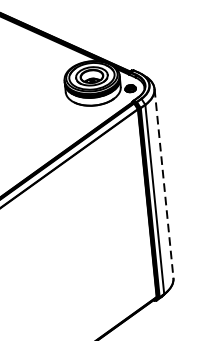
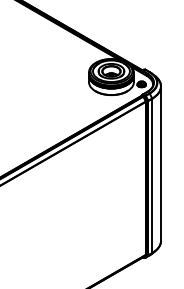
line: (164, 184) -> (161, 164), dashed -> solid

